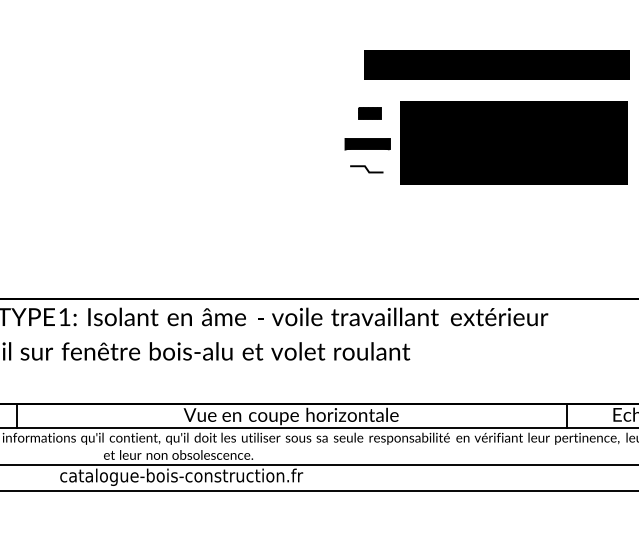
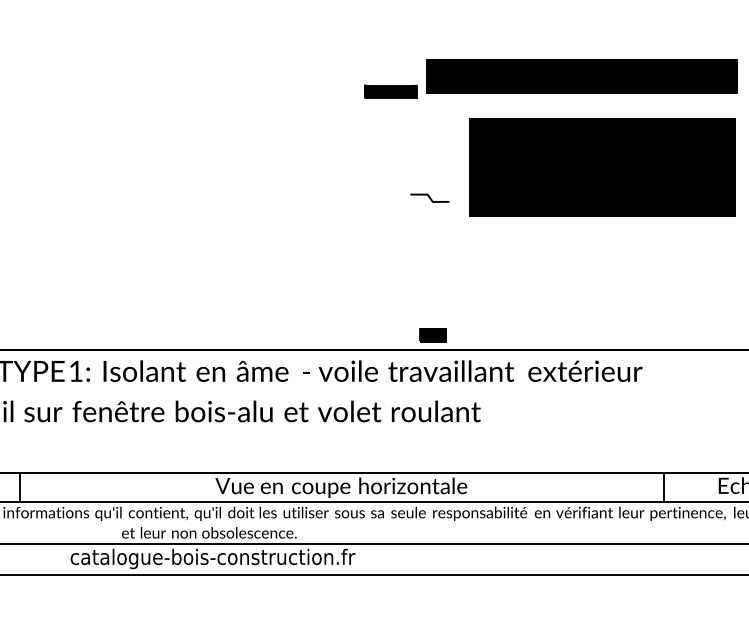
part: (369, 113) -> (433, 335), moved
part: (367, 144) -> (390, 91), moved

